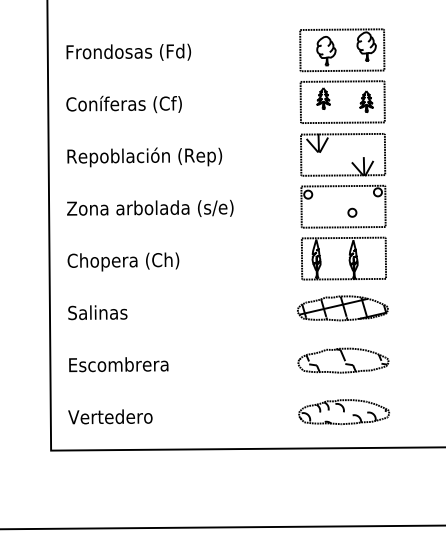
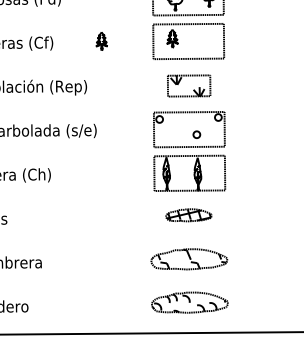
part: (366, 101) -> (101, 40), moved
part: (343, 154) -> (189, 85), size x0.6
part: (342, 308) -> (188, 215), size x0.6

